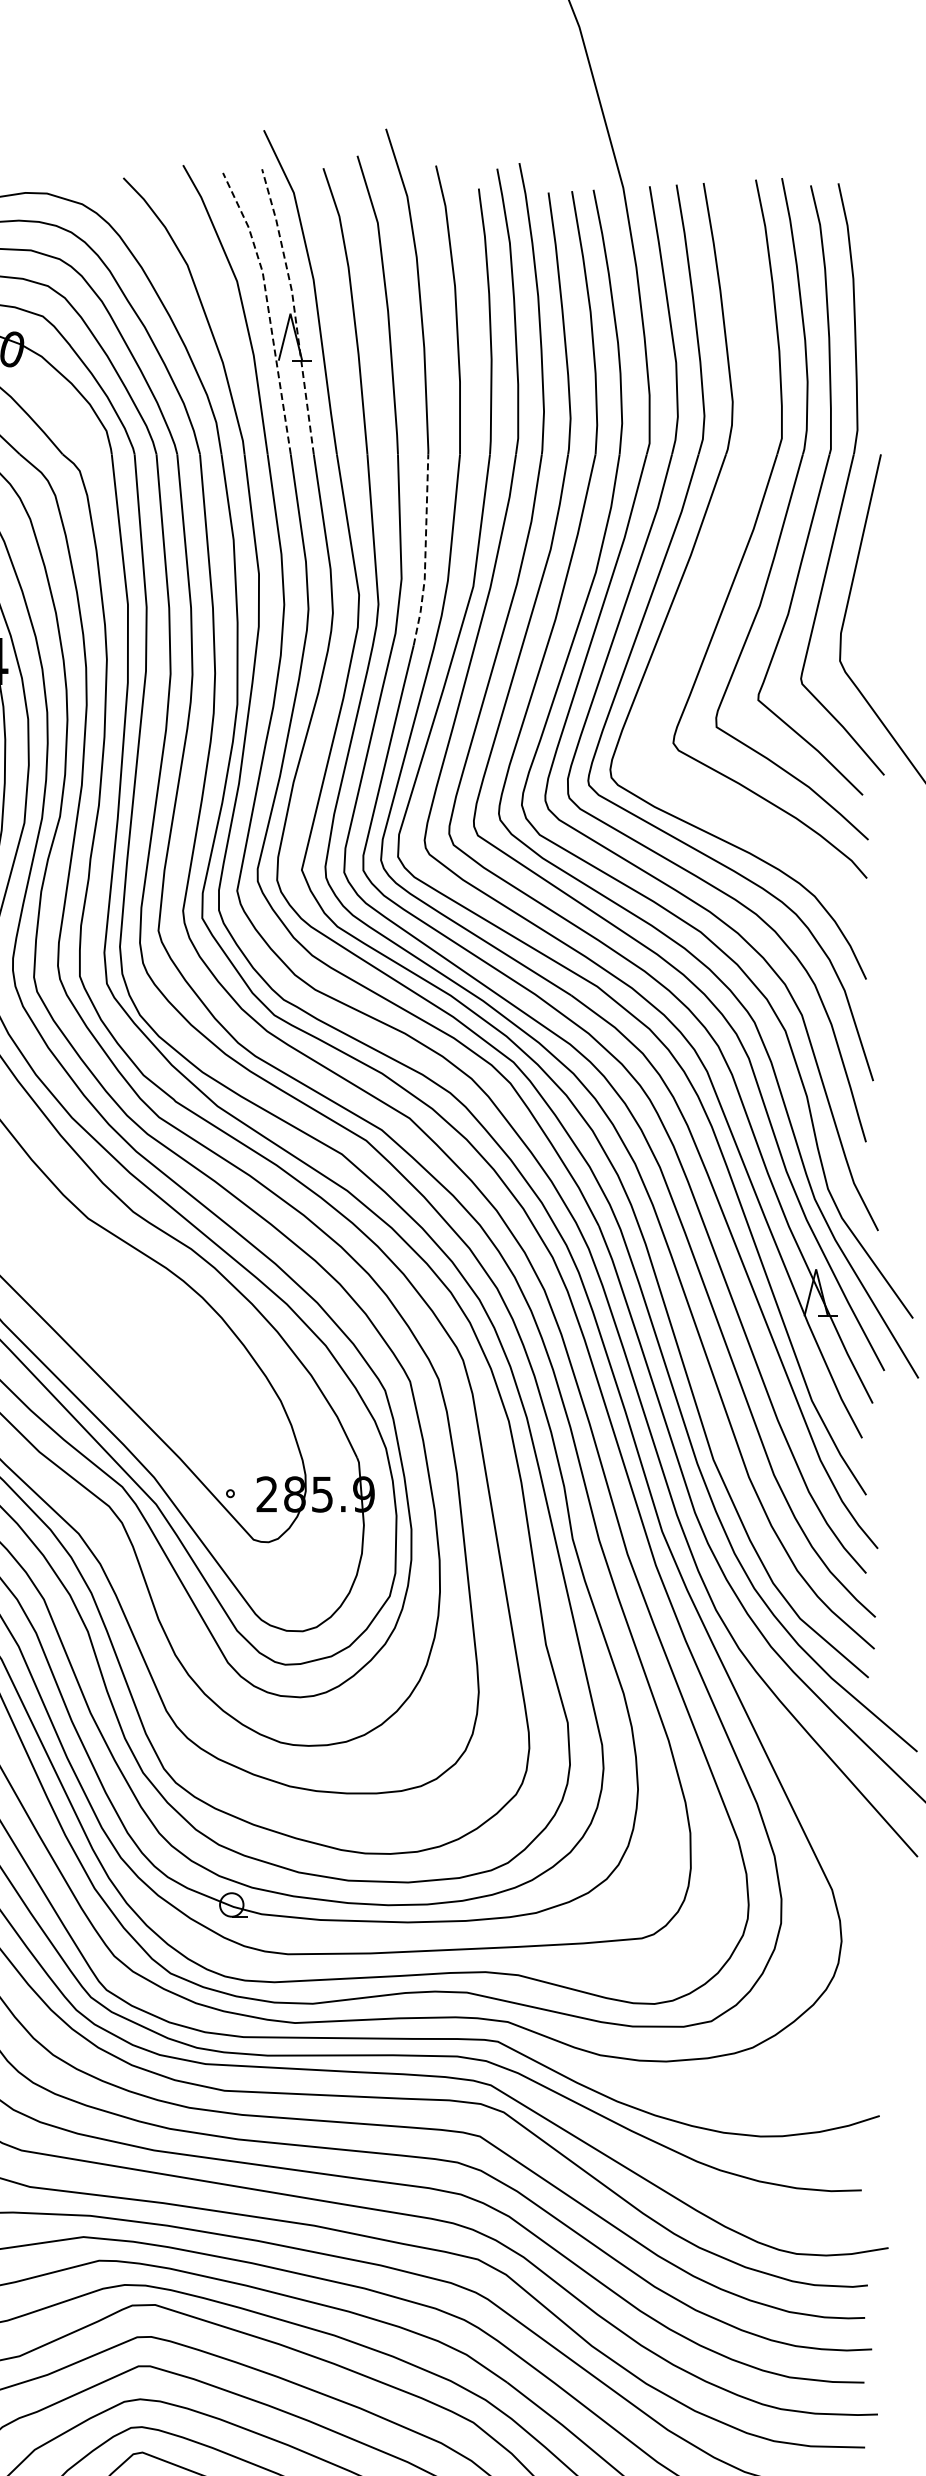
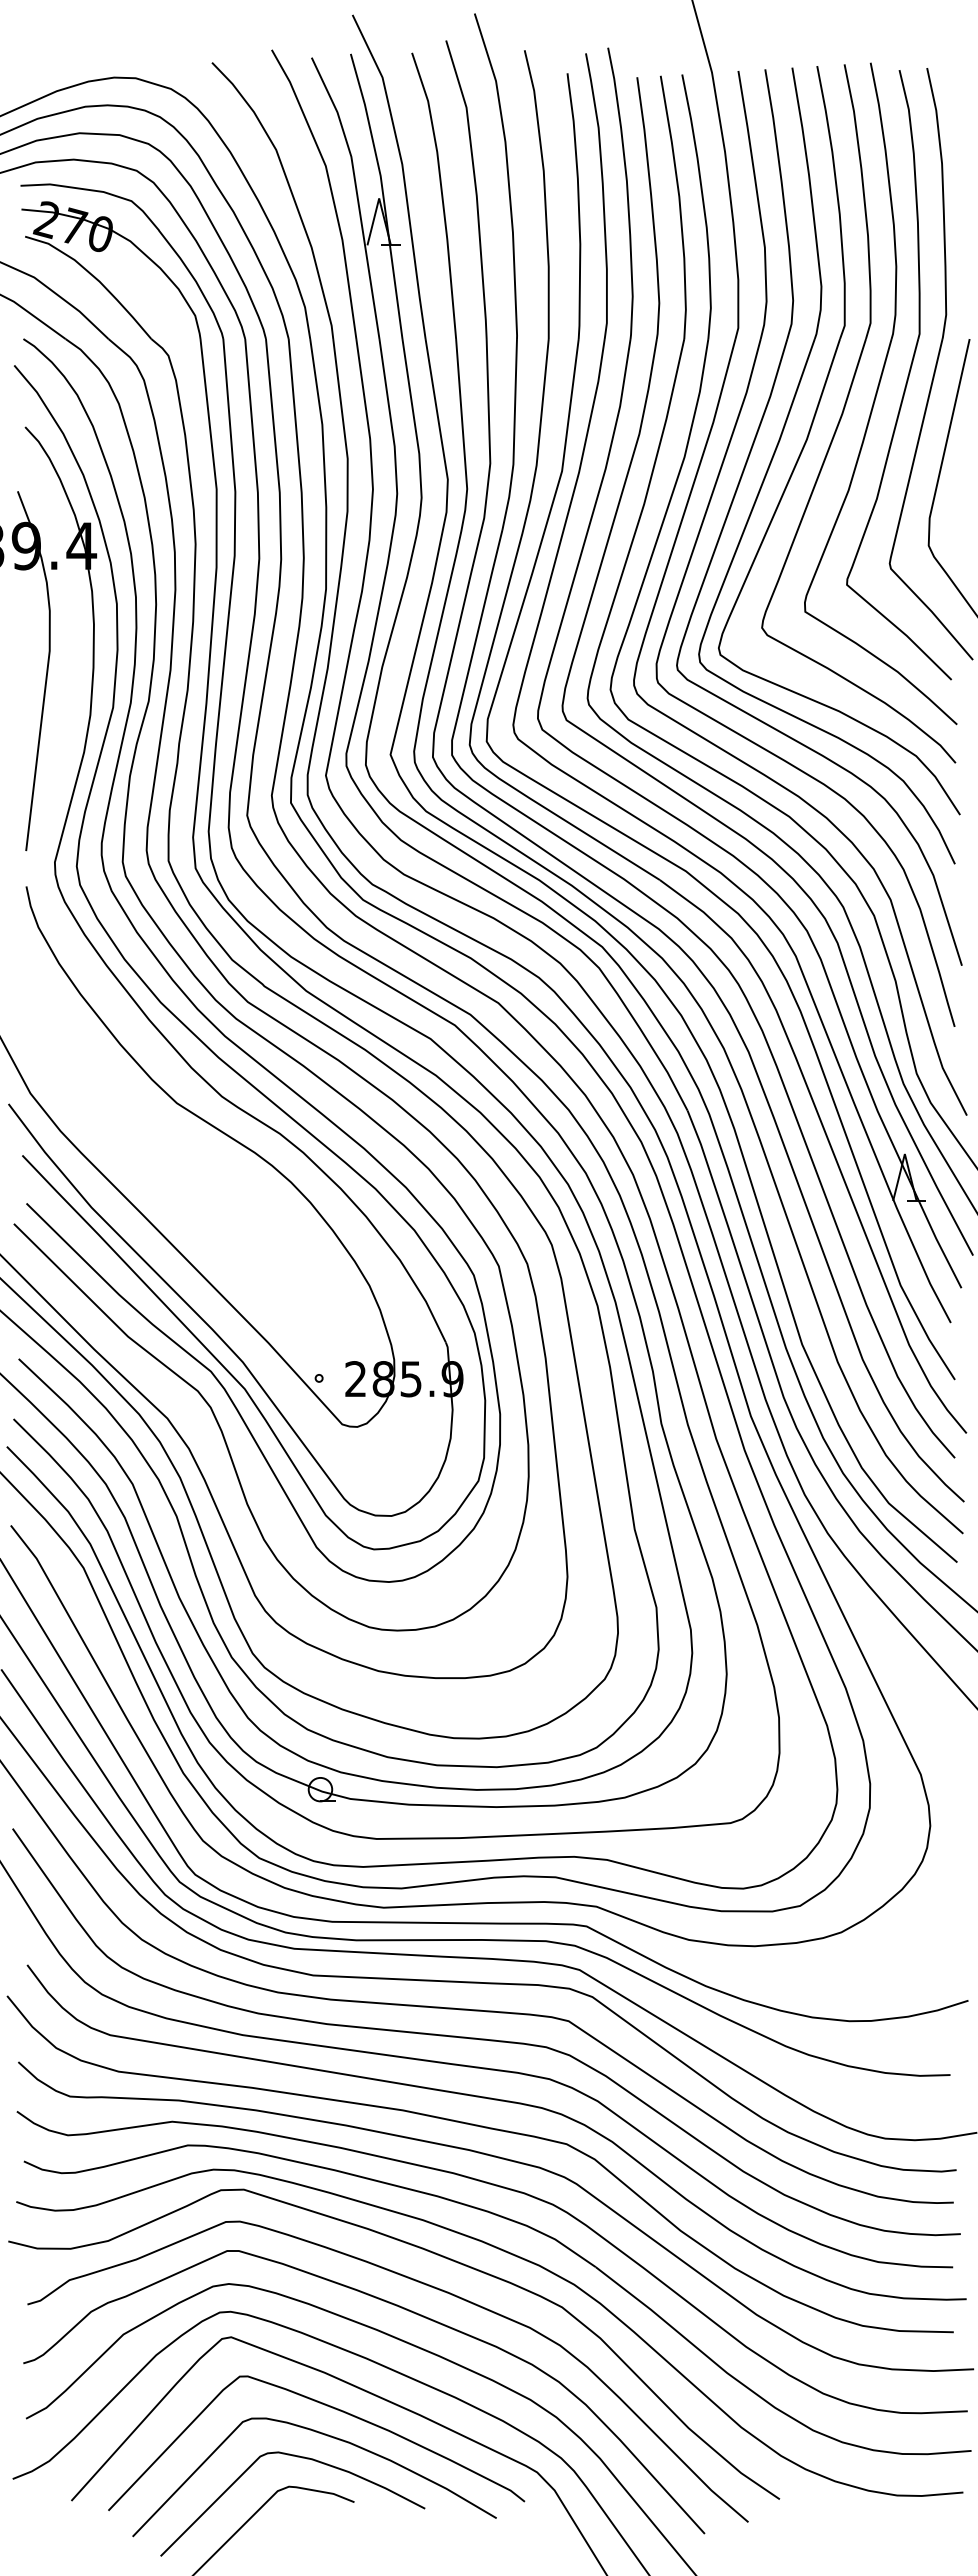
line: (268, 308) -> (357, 193), dashed -> solid
line: (294, 308) -> (383, 193), dashed -> solid
part: (722, 544) -> (811, 429), added
line: (425, 551) -> (514, 436), dashed -> solid

